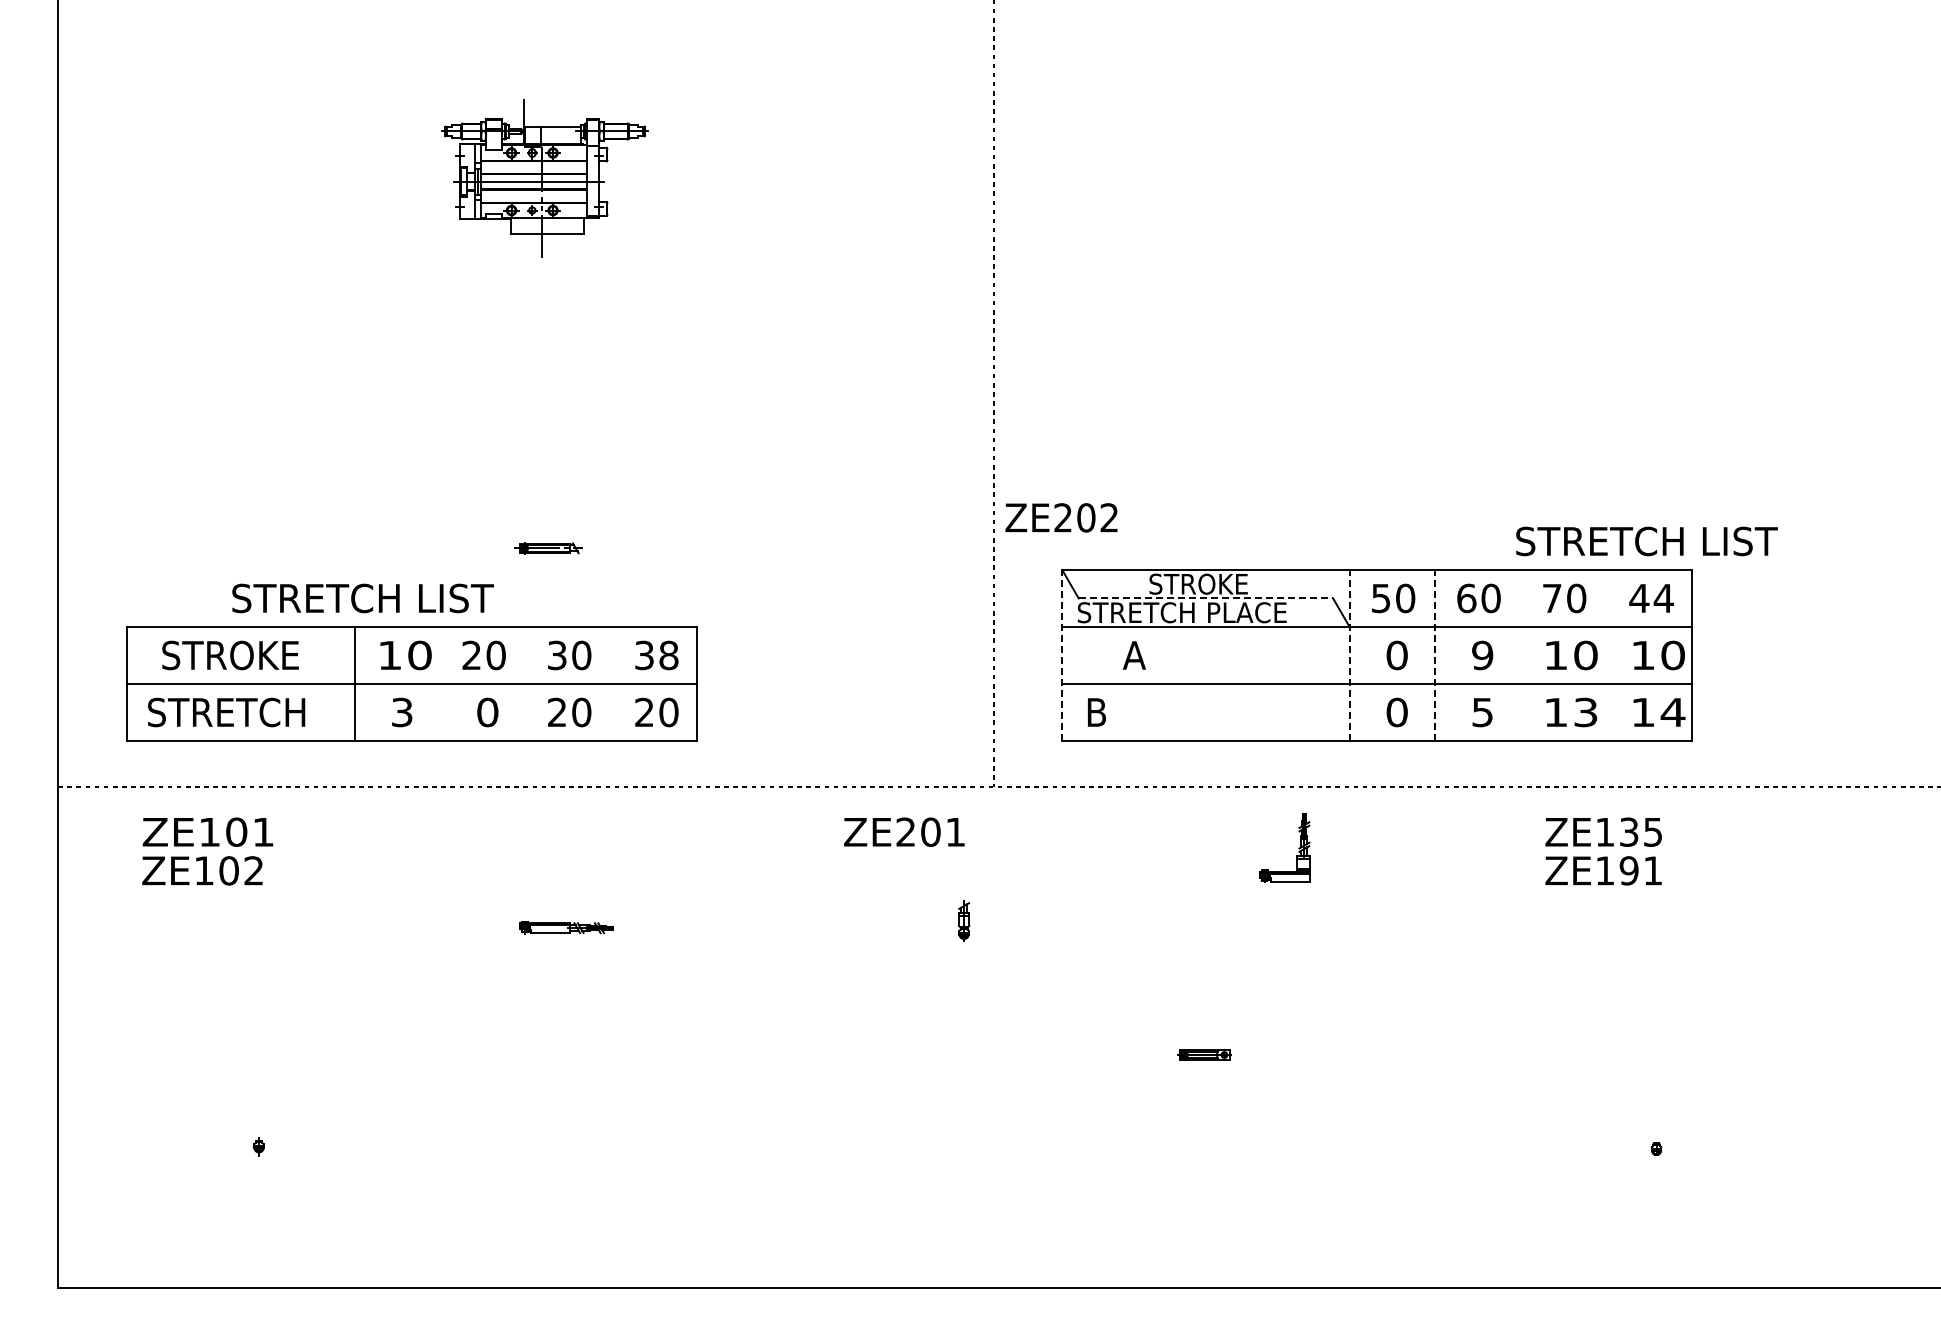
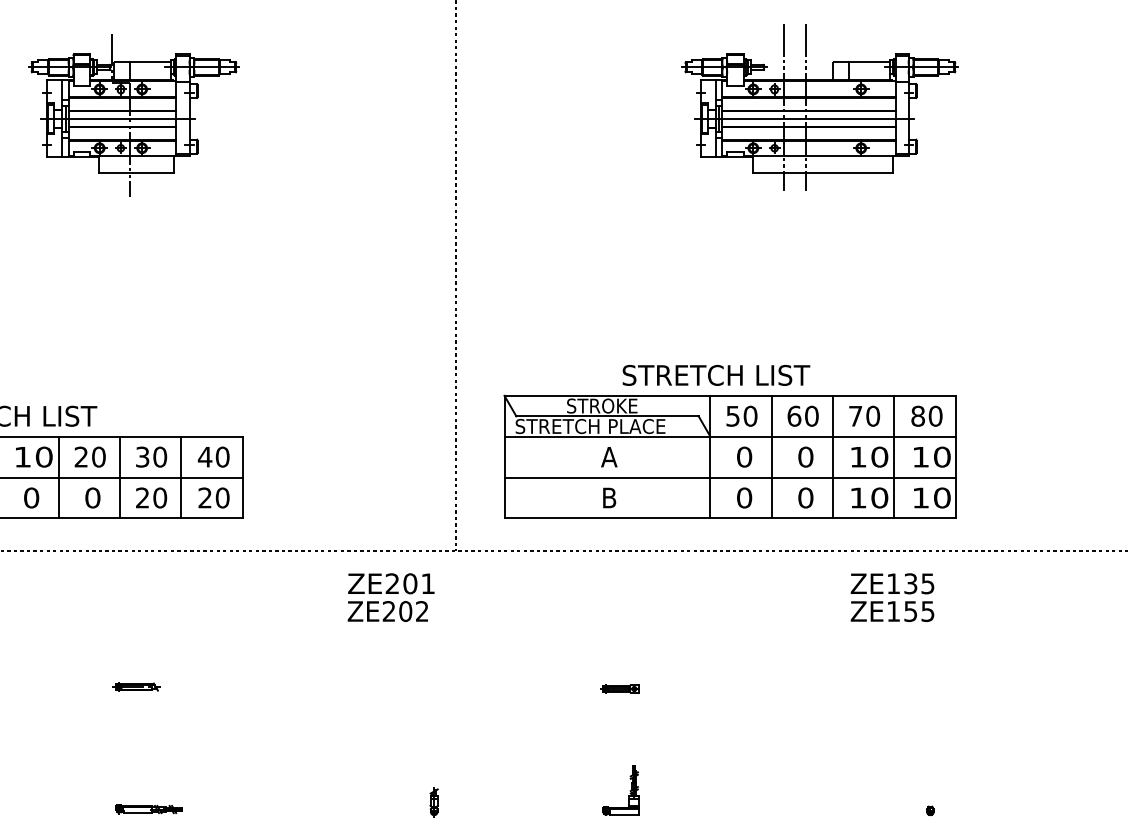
part: (1502, 167) -> (820, 107), added
part: (544, 177) -> (133, 114), size x1.43
text: (1061, 517) -> (387, 611), moved
text: (1646, 541) -> (716, 375), moved
part: (548, 548) -> (136, 687), moved
line: (1206, 598) -> (607, 416), dashed -> solid
text: (1651, 598) -> (926, 416), 44 -> 80
text: (656, 655) -> (213, 457), 38 -> 40
line: (1062, 655) -> (504, 457), dashed -> solid
text: (1134, 655) -> (609, 457), moved
line: (1349, 655) -> (710, 457), dashed -> solid
line: (1435, 655) -> (772, 457), dashed -> solid
text: (1482, 655) -> (805, 457), 9 -> 0
line: (1520, 655) -> (832, 457), added
line: (1606, 655) -> (894, 457), added
line: (440, 683) -> (58, 477), added
line: (525, 683) -> (119, 477), added
line: (611, 683) -> (181, 477), added
text: (401, 712) -> (31, 498), 3 -> 0
text: (1096, 712) -> (609, 498), moved
text: (1482, 712) -> (805, 498), 5 -> 0
text: (1585, 712) -> (879, 498), 13 -> 10
text: (1672, 712) -> (941, 498), 14 -> 10
part: (1298, 847) -> (630, 790), moved
text: (1640, 870) -> (918, 611), ZE191 -> ZE155
part: (964, 920) -> (434, 801), moved
part: (566, 927) -> (149, 809), moved
part: (1204, 1054) -> (620, 688), moved

